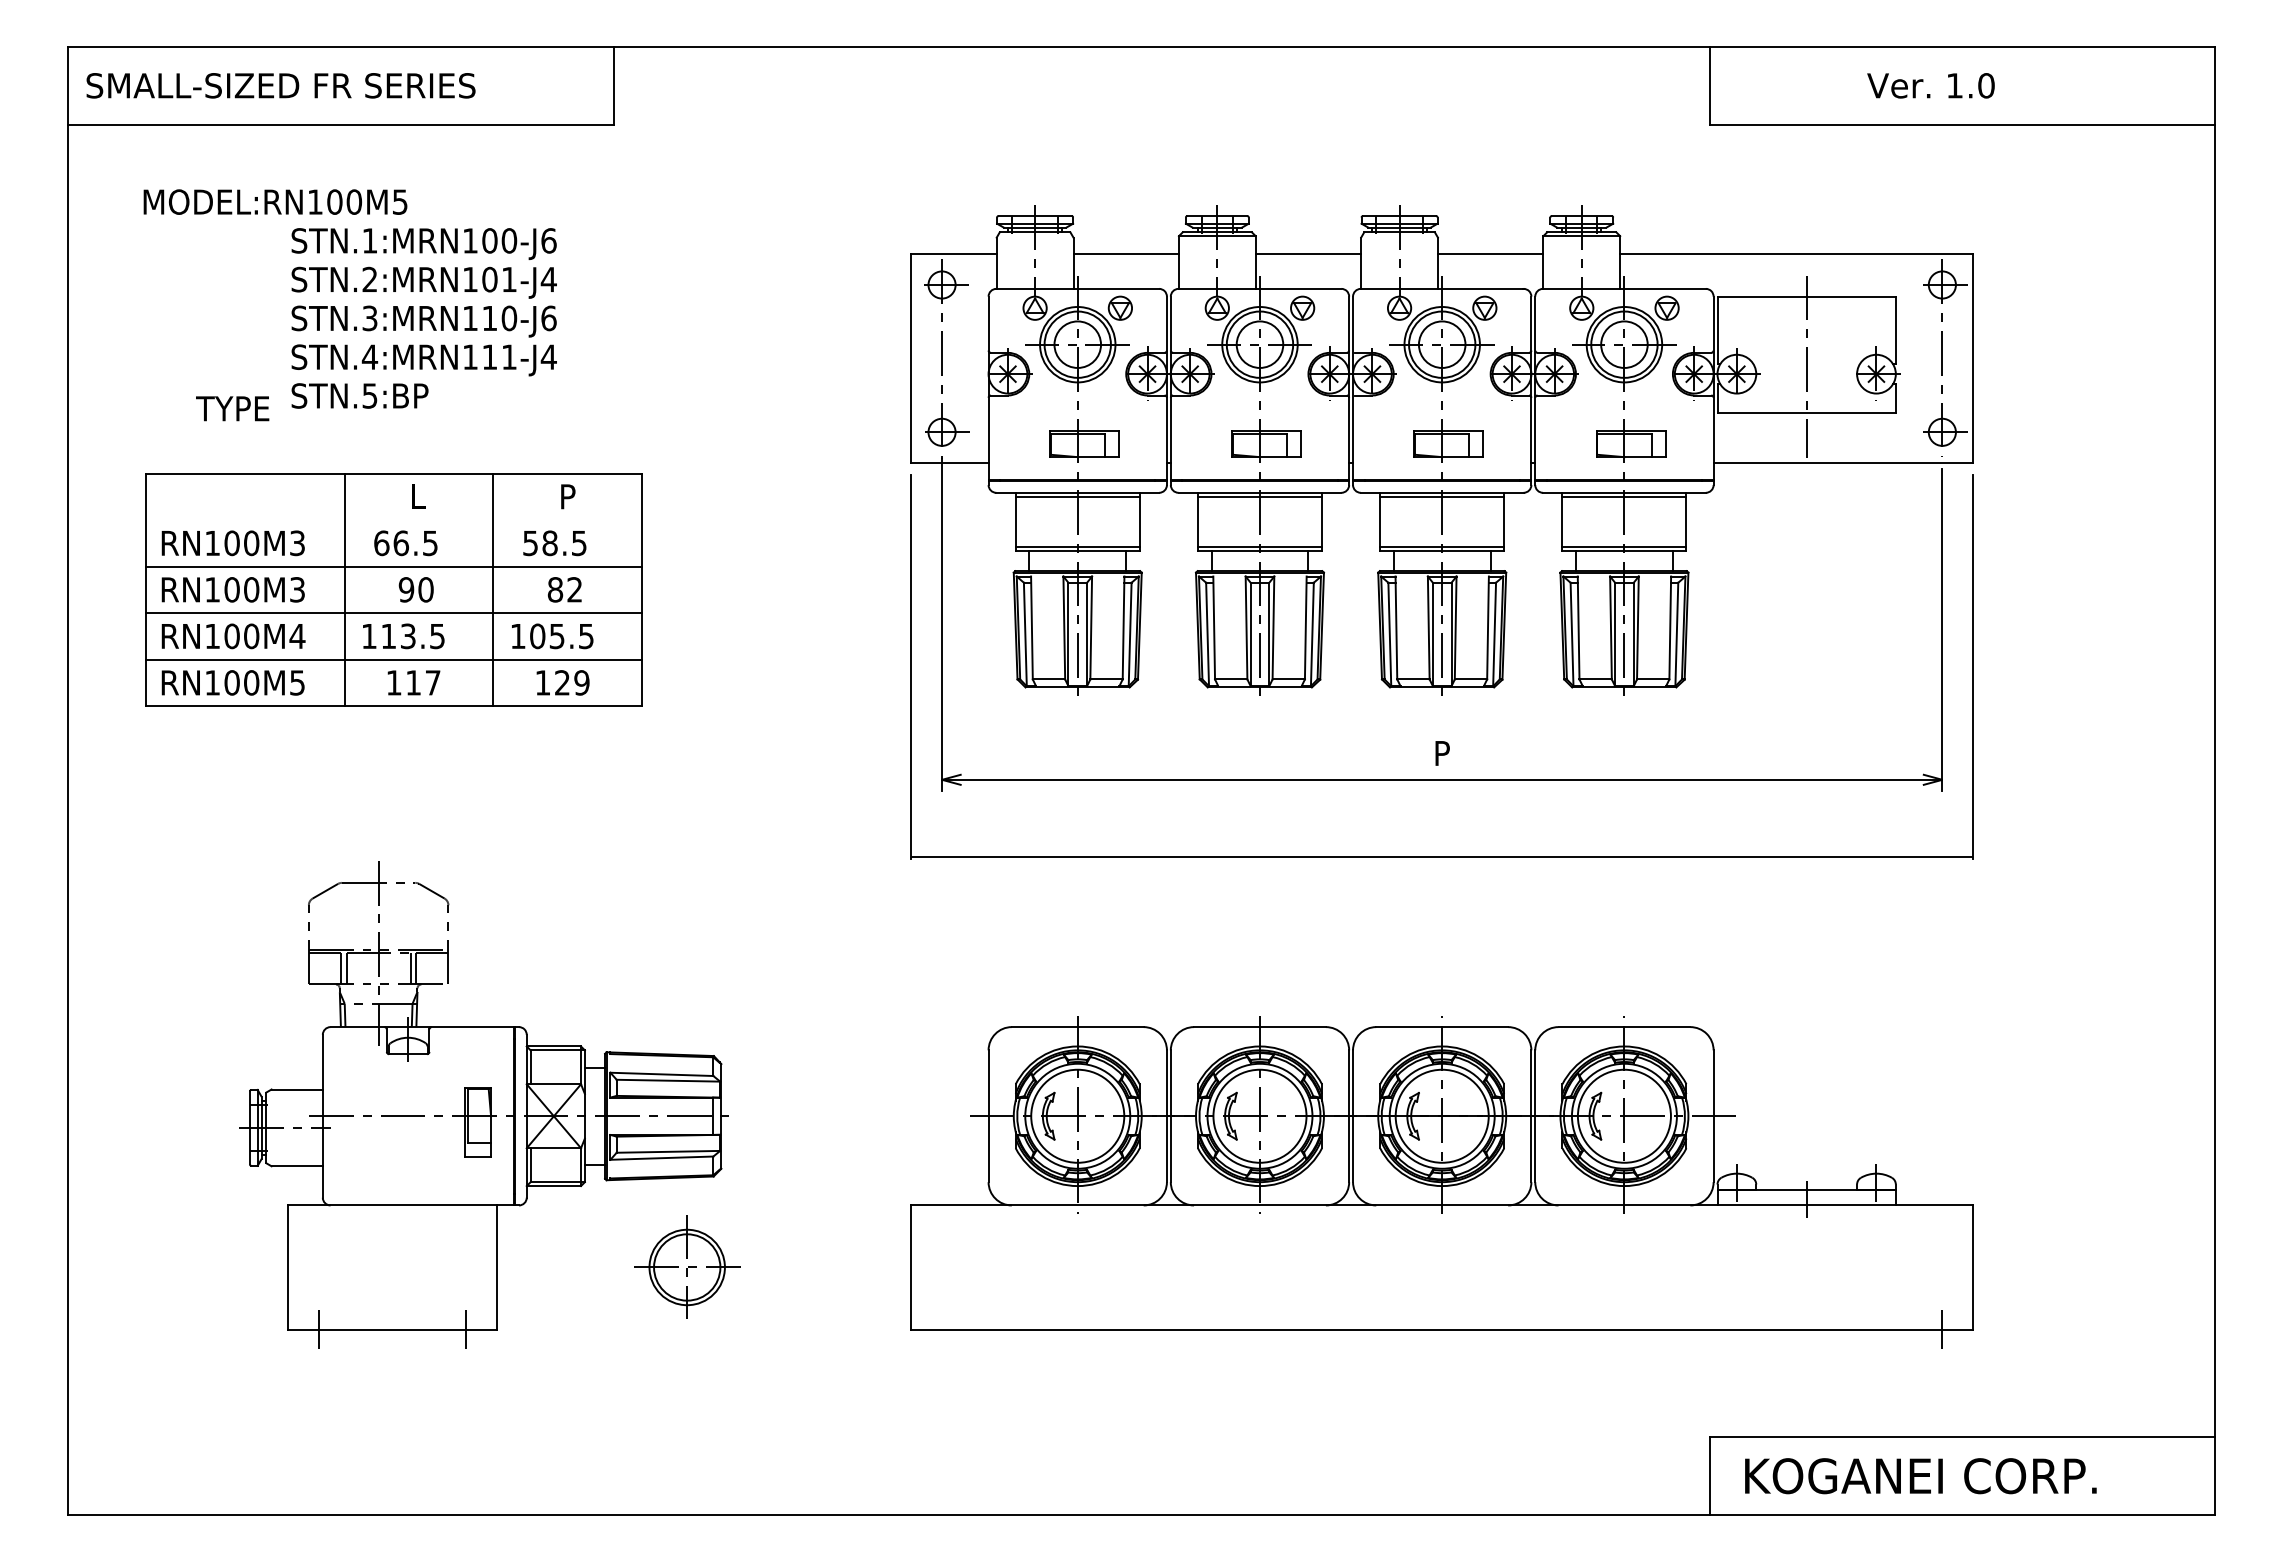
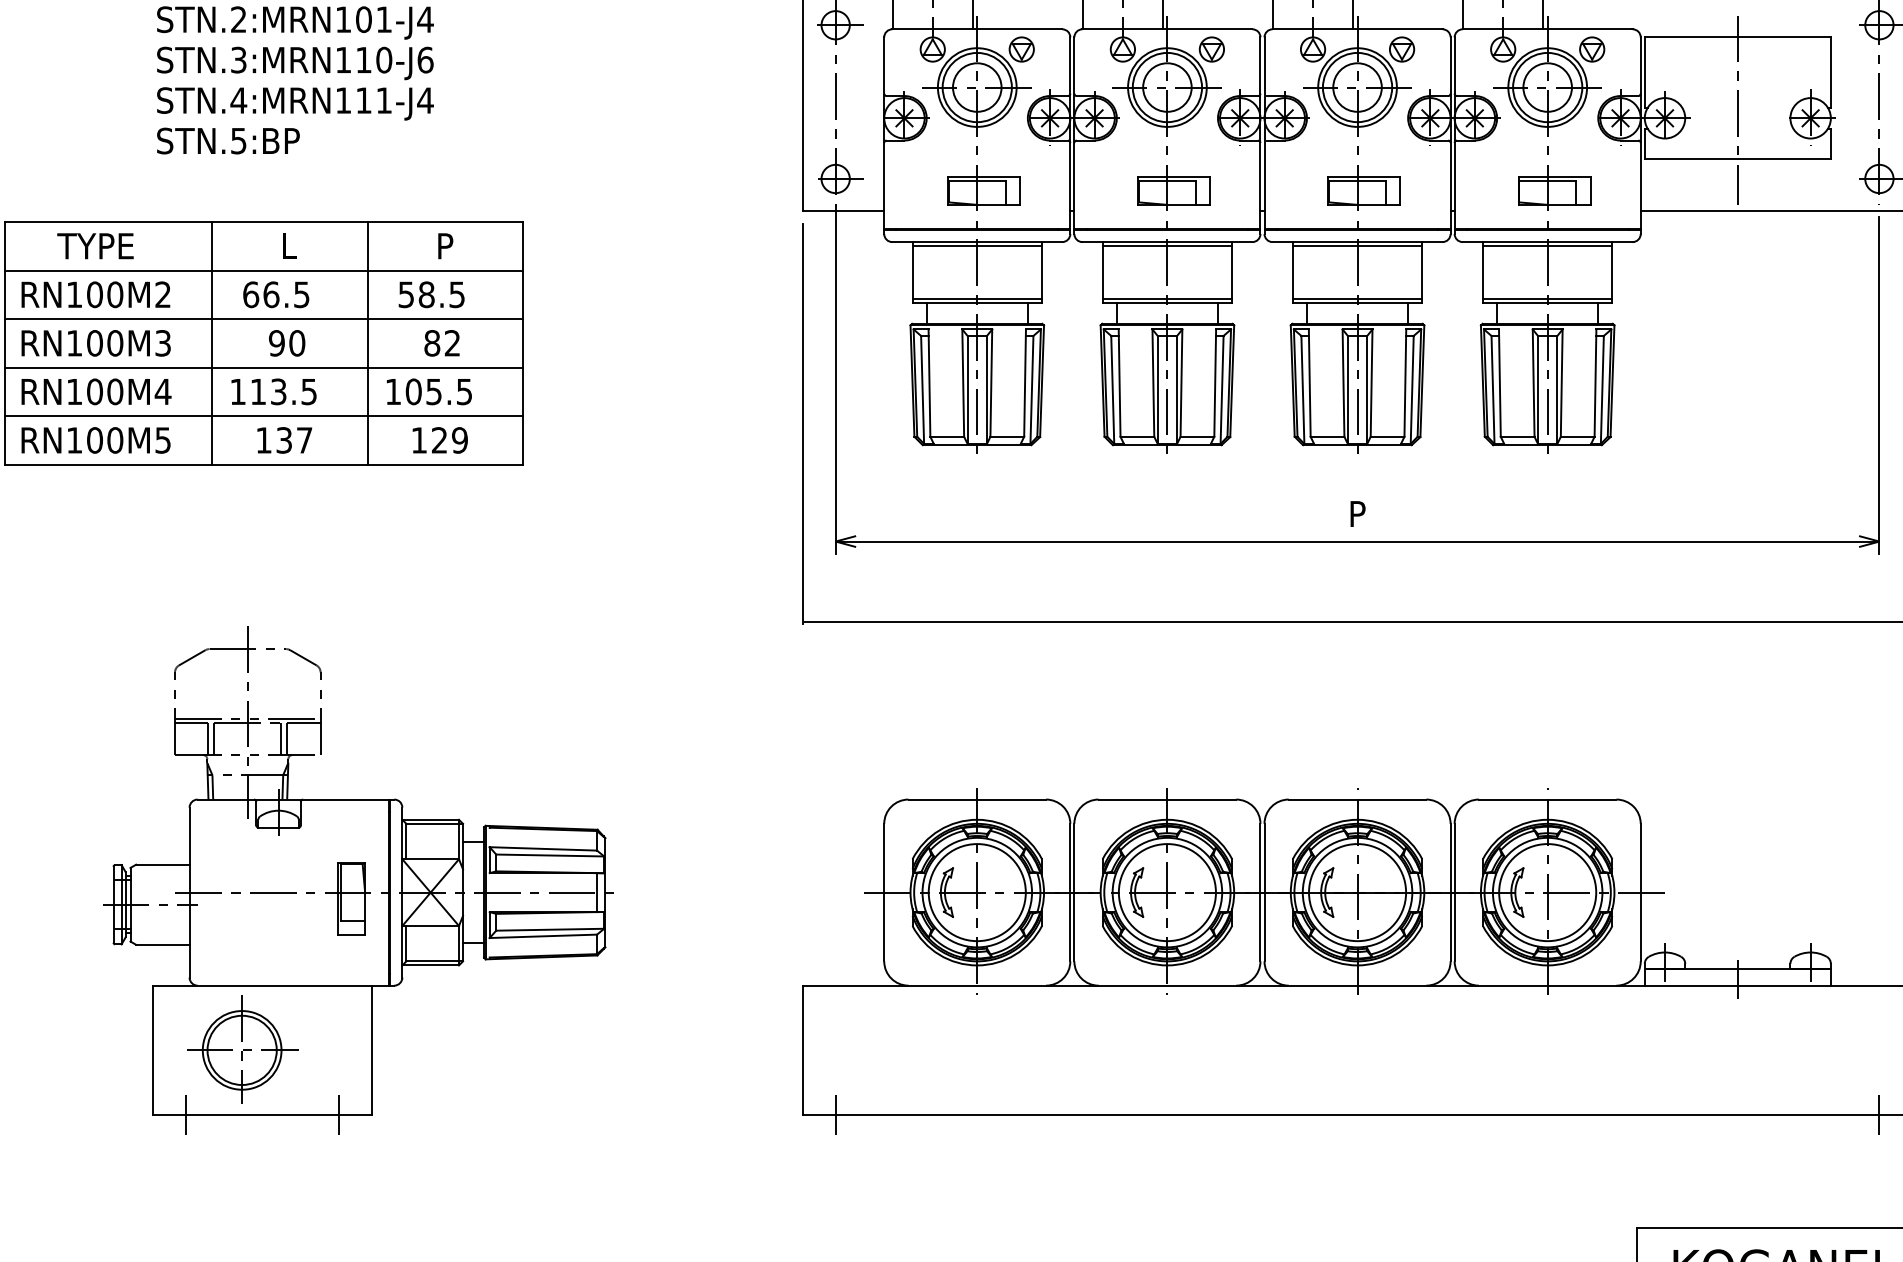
text: (232, 408) -> (95, 245), moved
line: (394, 520) -> (264, 270), added
text: (297, 543) -> (163, 294), RN100M3 -> RN100M2
text: (413, 682) -> (284, 440), 117 -> 137
part: (687, 1266) -> (242, 1049), moved
line: (942, 1329) -> (836, 1115), added

